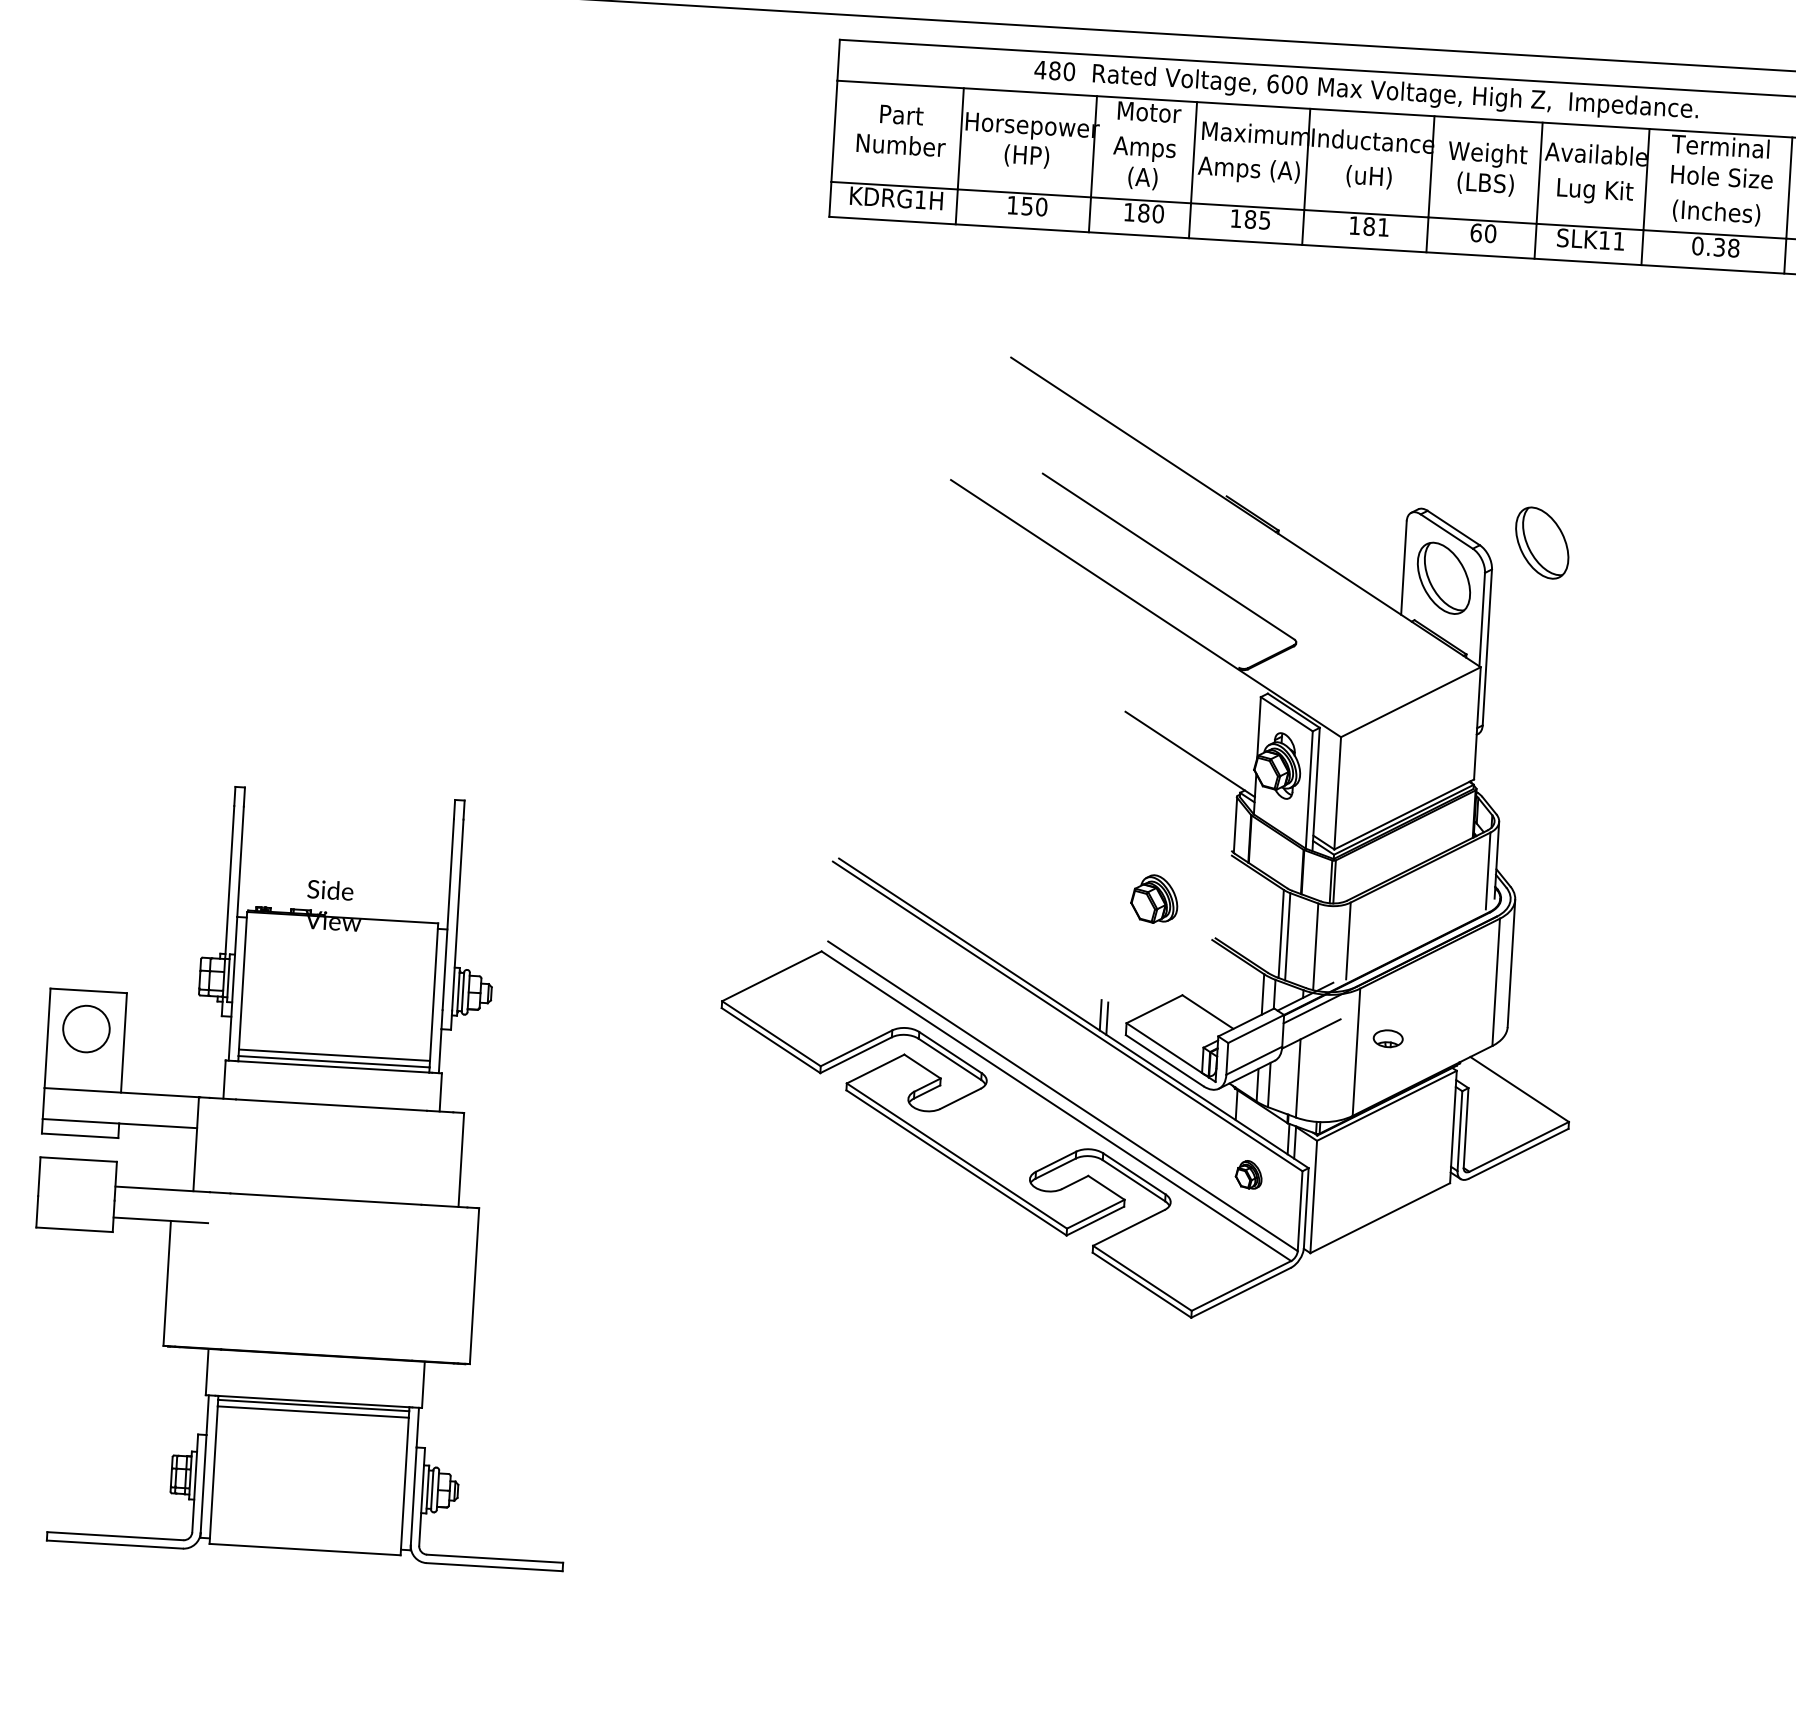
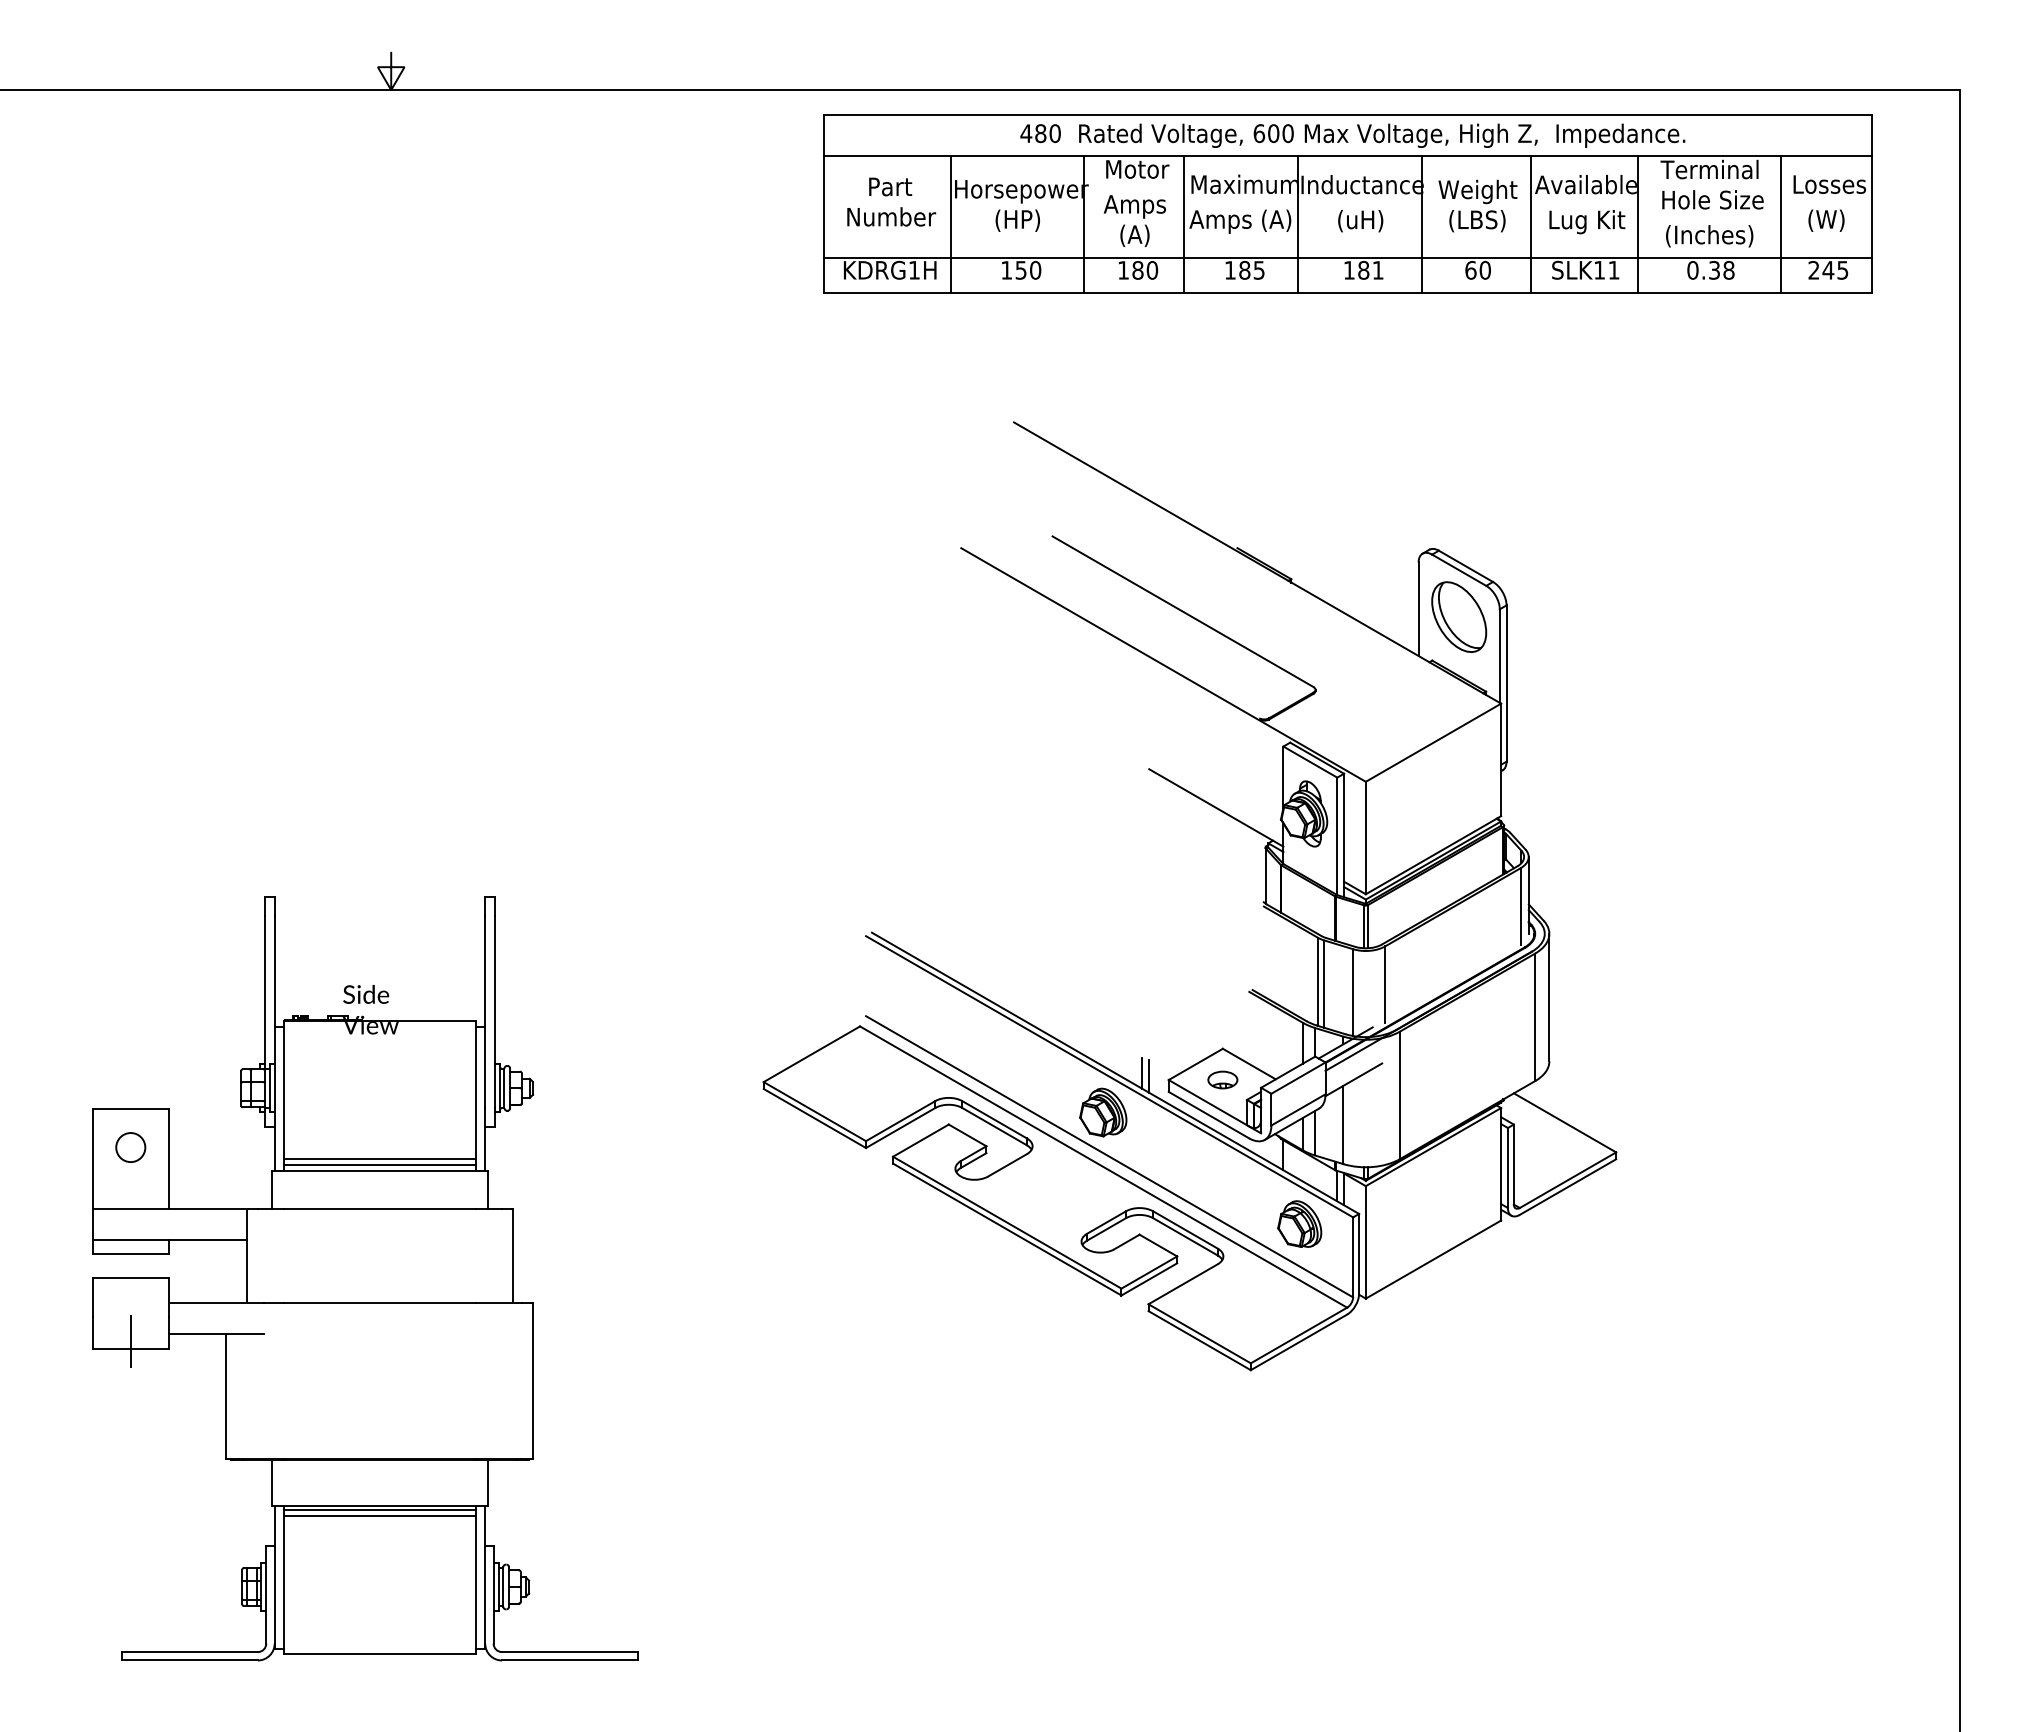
part: (1542, 542) -> (1555, 575), removed
part: (1154, 899) -> (1103, 1112), moved
circle: (86, 1028) -> (130, 1147), size x0.62
part: (1387, 1038) -> (1222, 1079), moved
part: (1248, 1174) -> (1299, 1223), size x1.67
line: (74, 1221) -> (130, 1340), added

